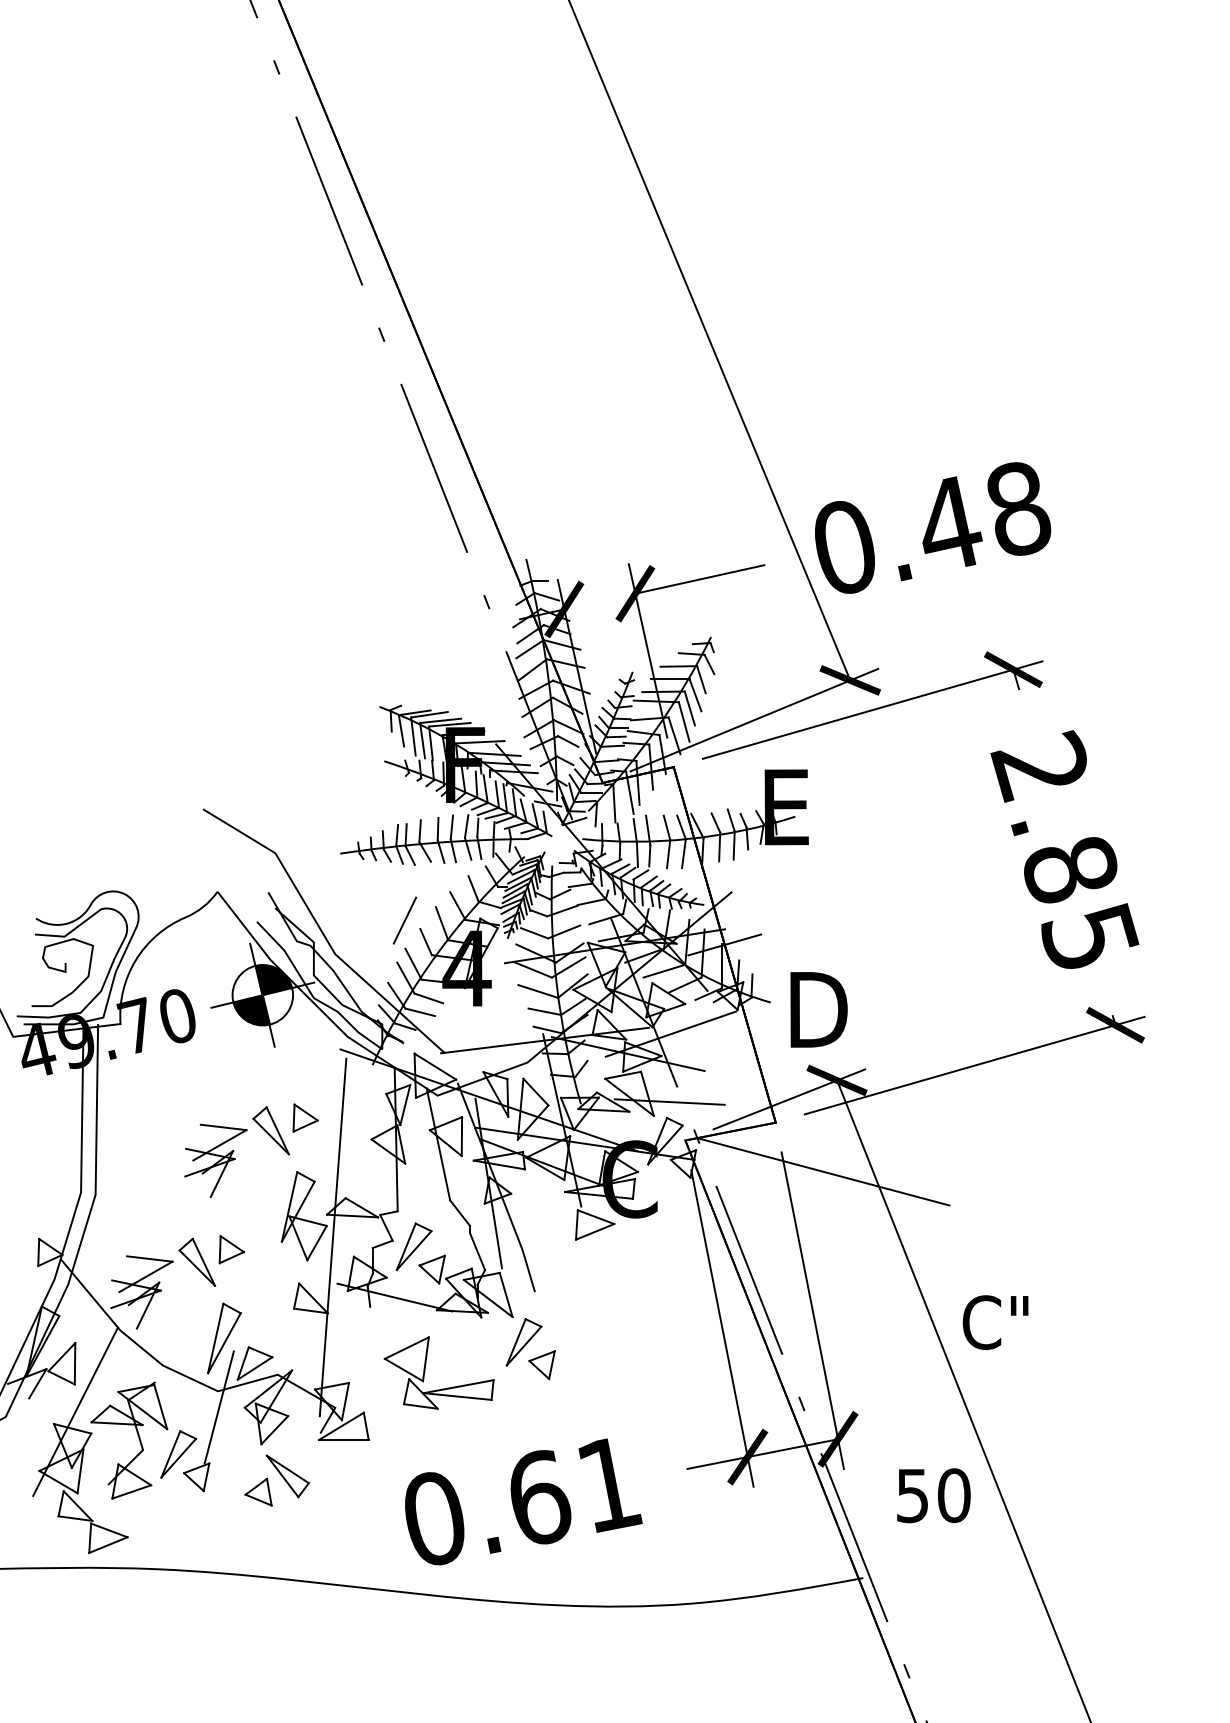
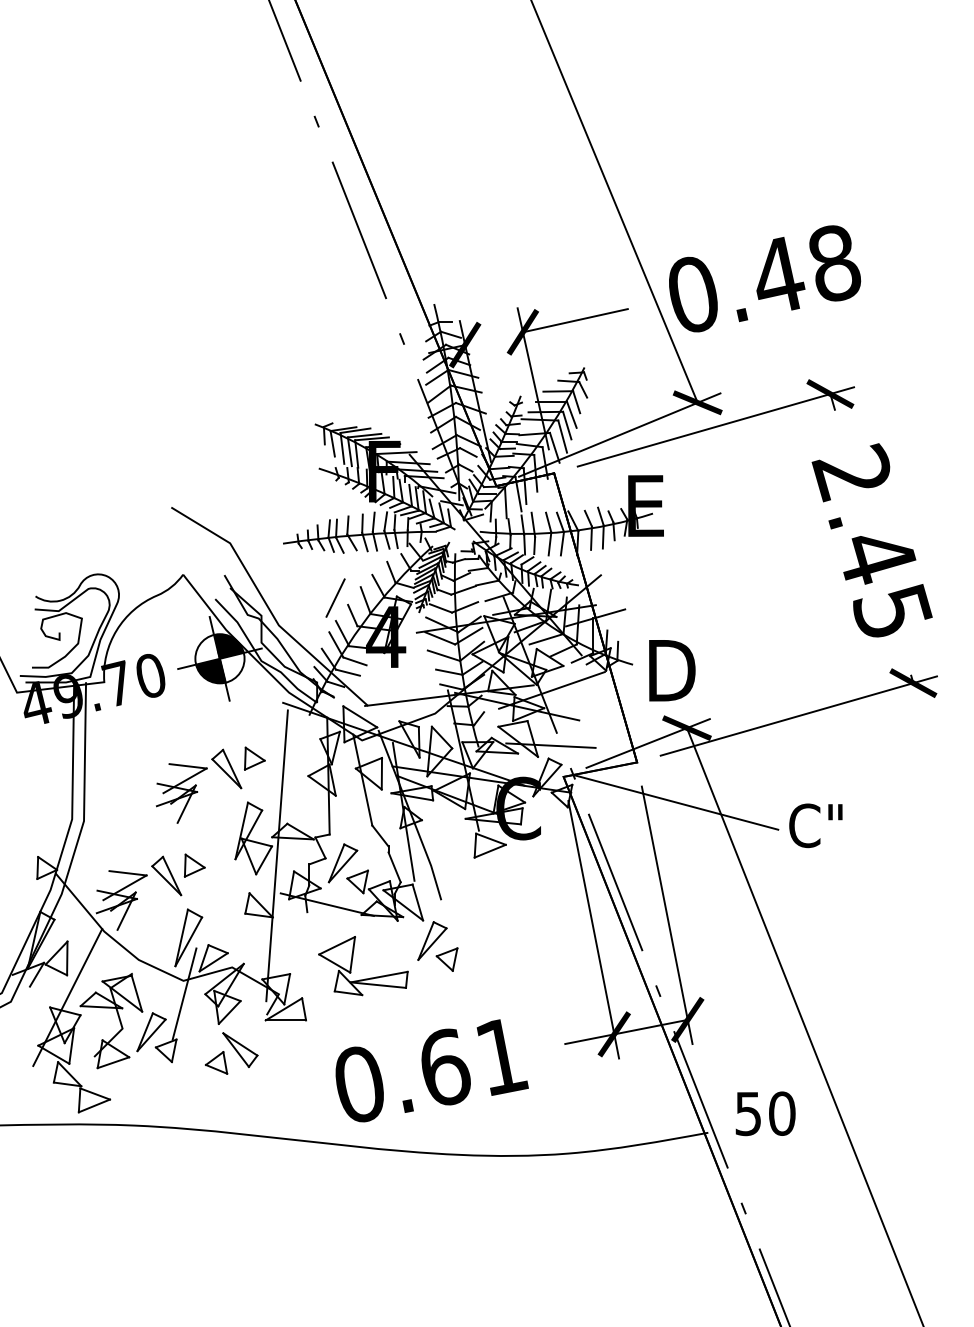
text: (1071, 870) -> (877, 557), 2.85 -> 2.45
text: (995, 1322) -> (815, 825), moved
text: (933, 1495) -> (765, 1113), moved

